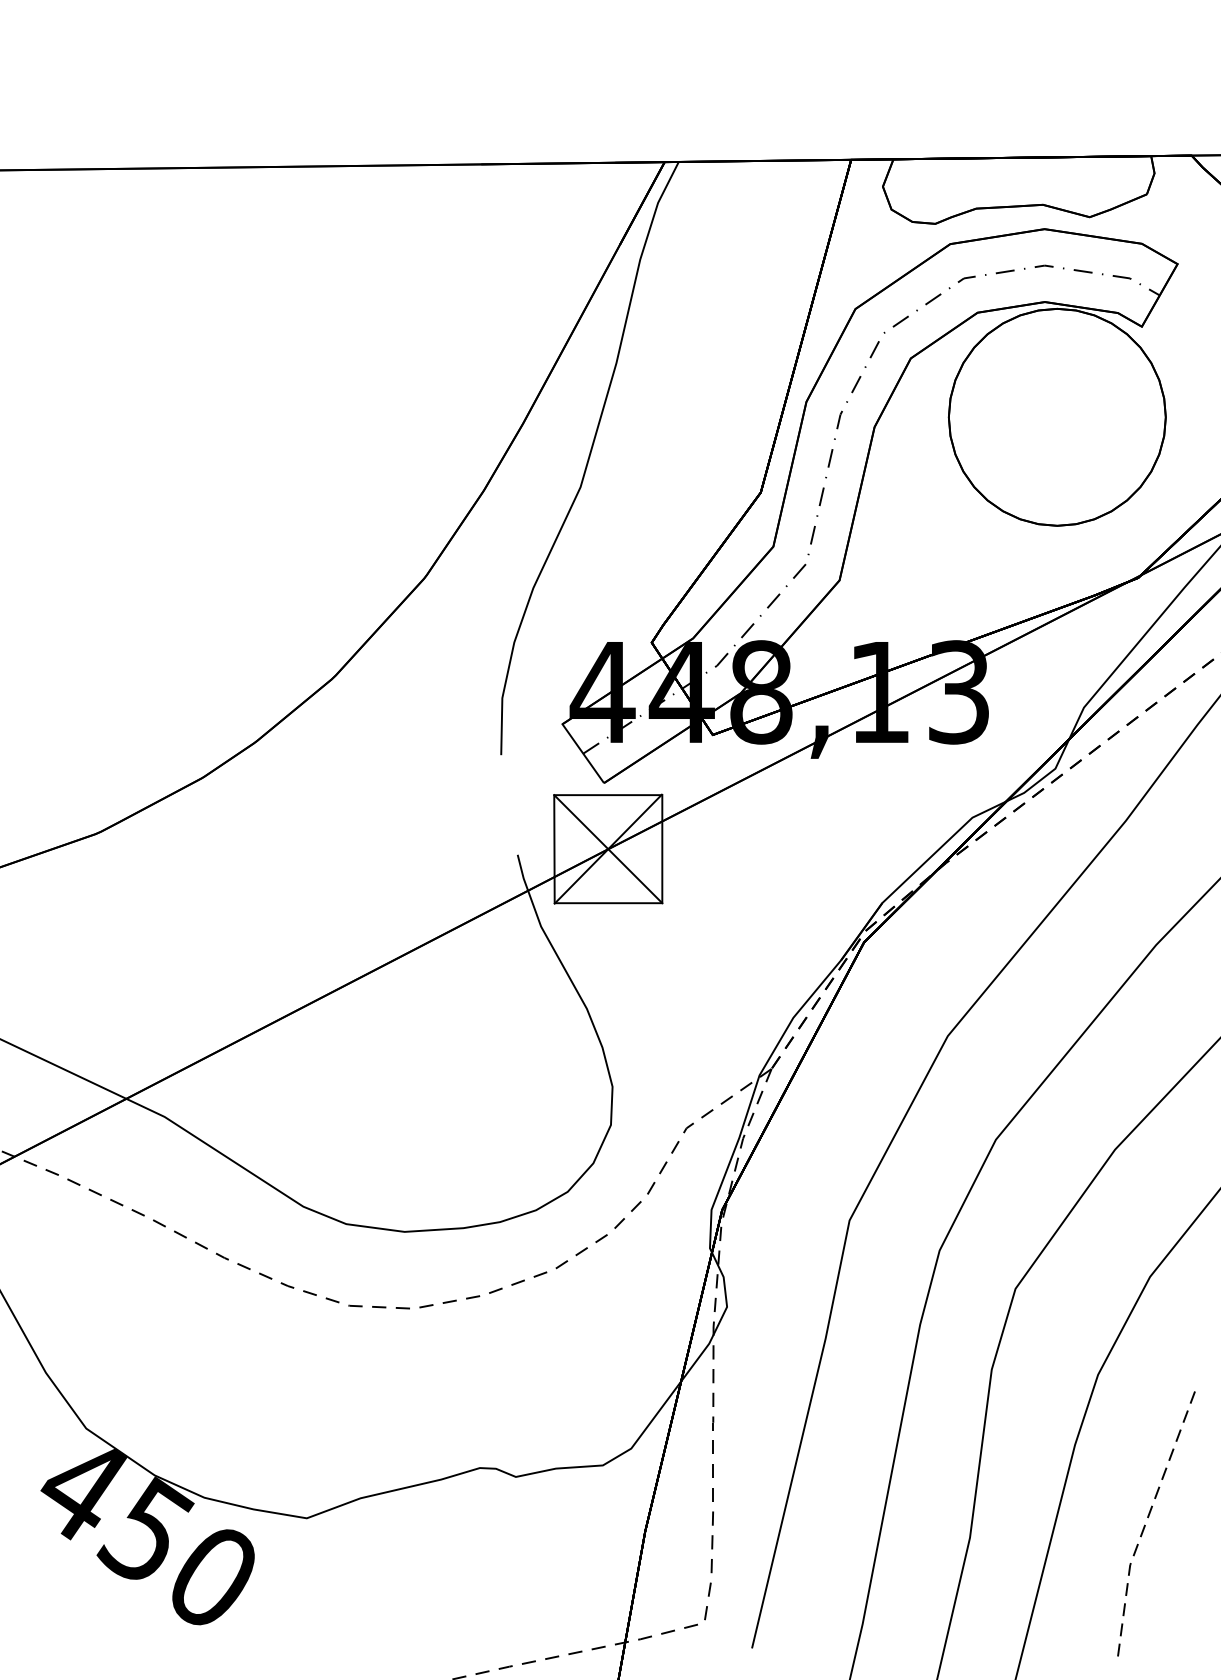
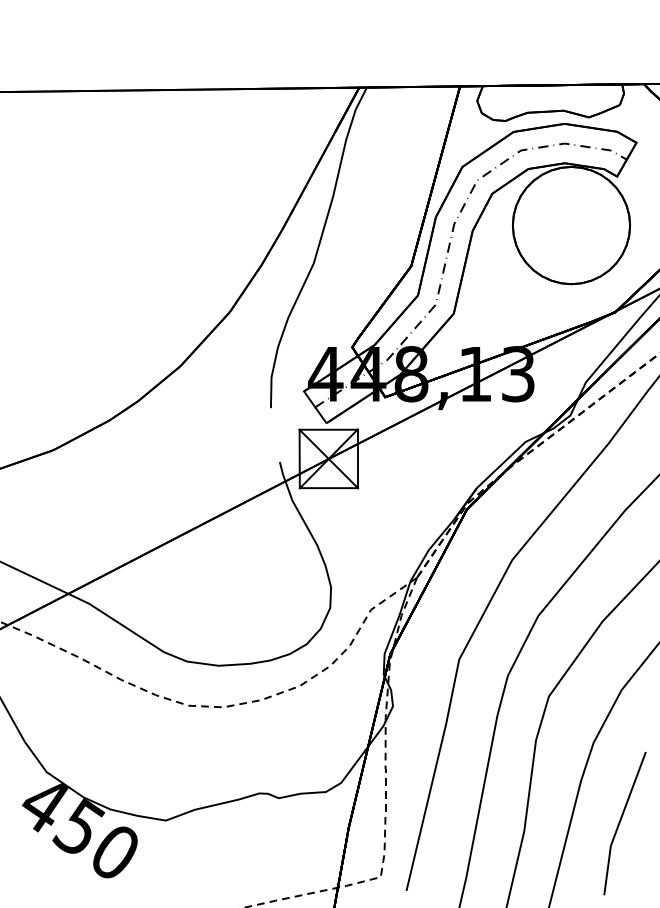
line: (1146, 1521) -> (619, 822), dashed -> solid

